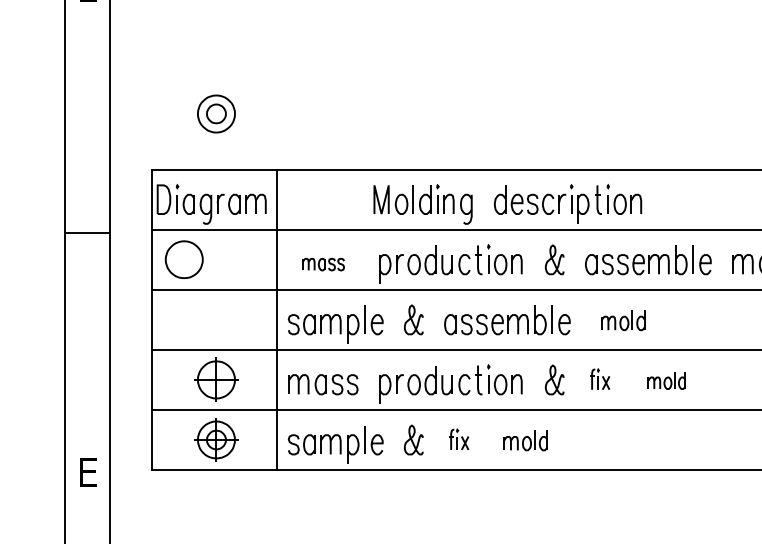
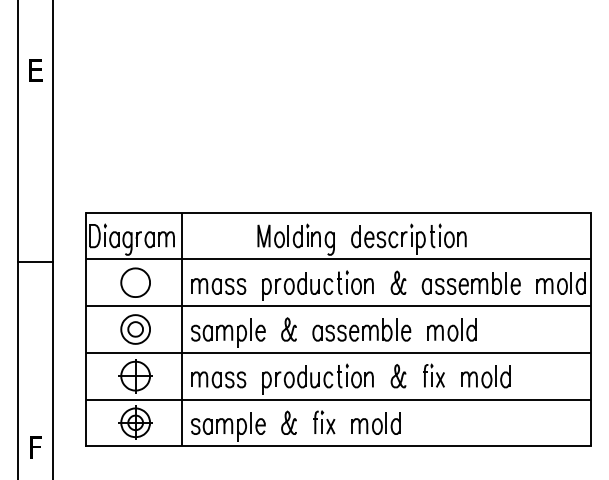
part: (216, 114) -> (135, 329), moved
part: (184, 259) -> (135, 282), moved
part: (323, 264) -> (218, 286), size x1.67
part: (622, 319) -> (451, 329), size x1.43
part: (599, 379) -> (433, 375), size x1.43
part: (666, 380) -> (485, 376), size x1.67
part: (459, 439) -> (324, 422), size x1.43
part: (525, 440) -> (375, 423), size x1.43
text: (87, 471) -> (35, 447), E -> F

